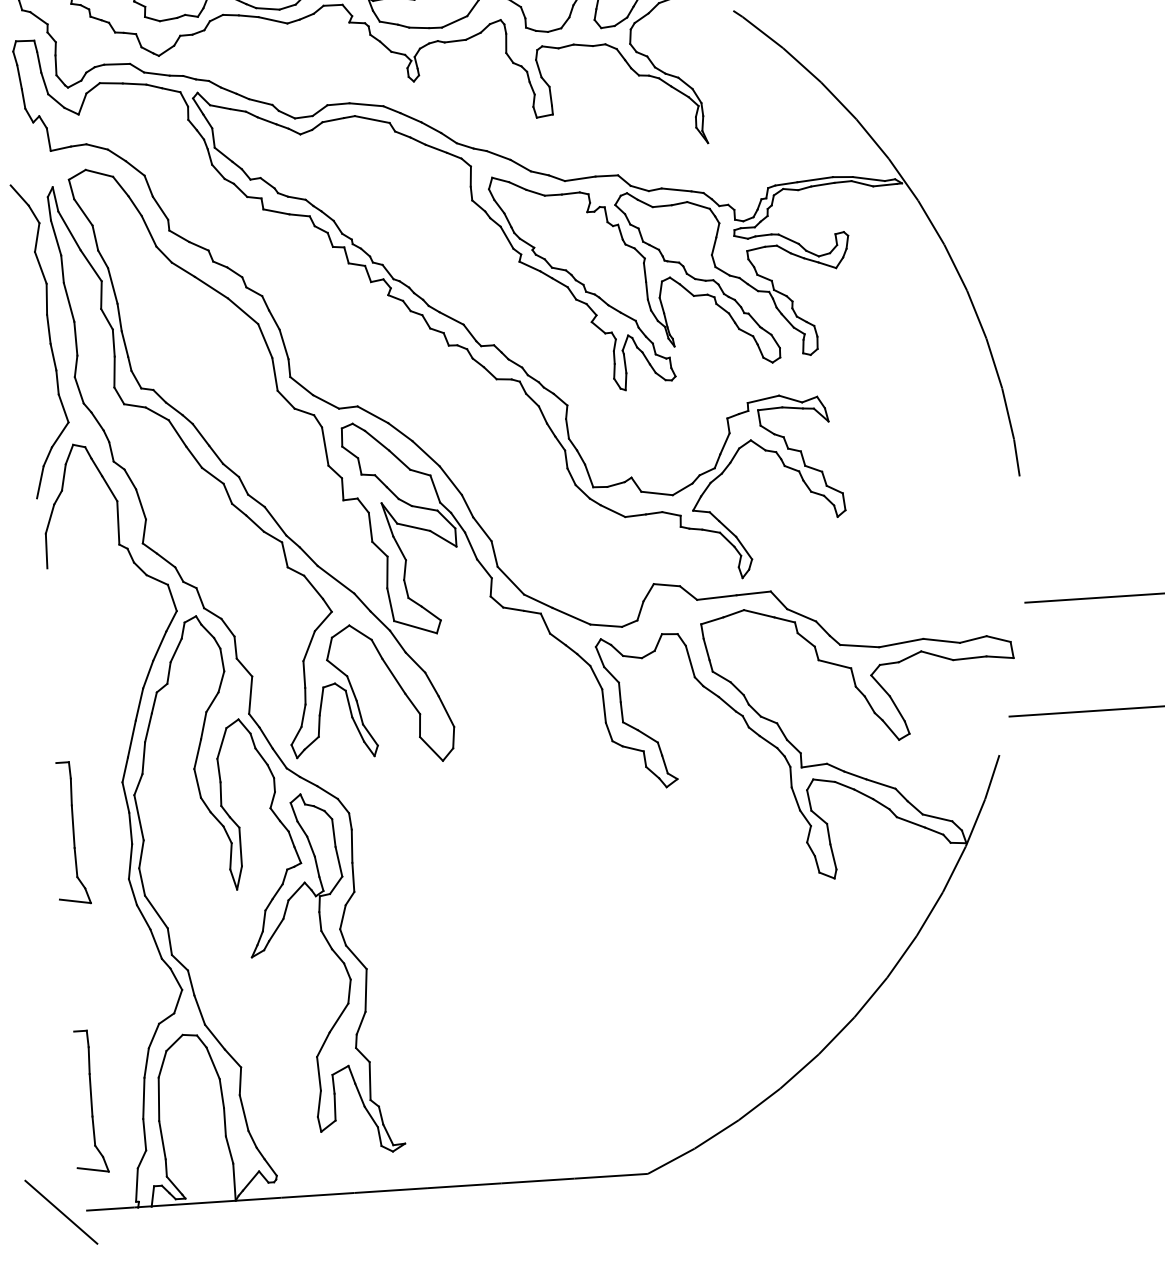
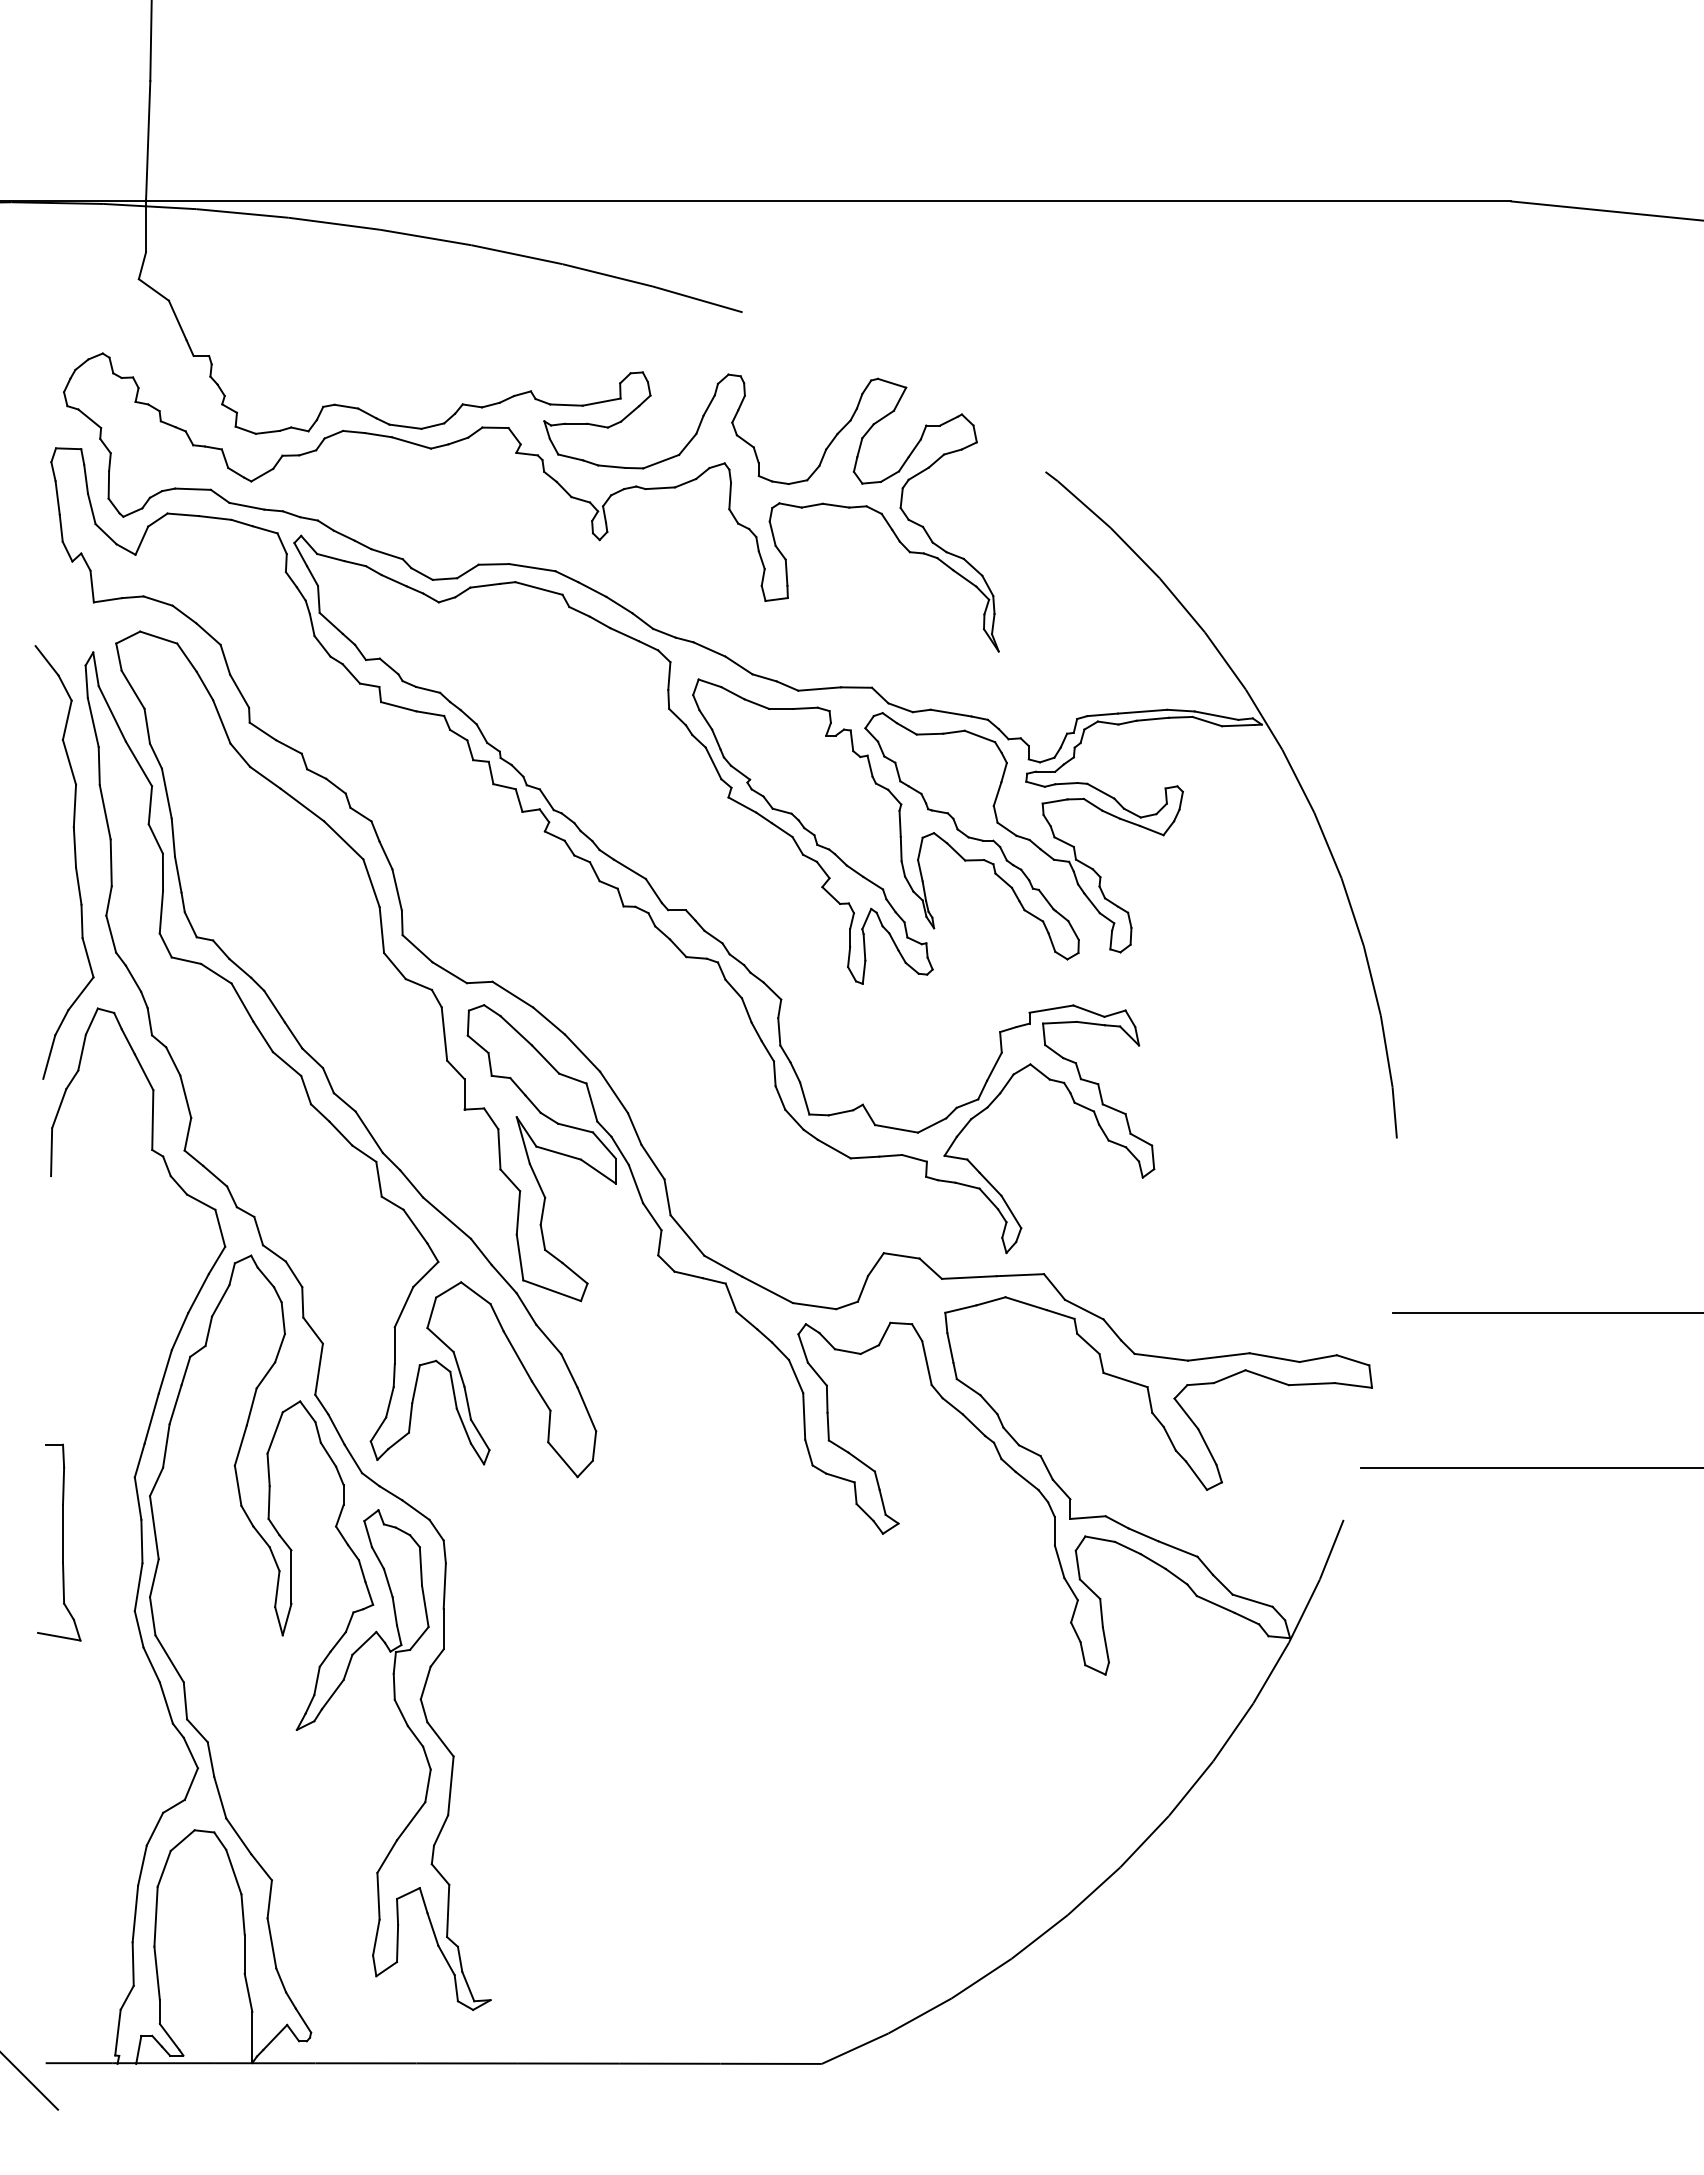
part: (88, 1101) -> (59, 1913), removed

